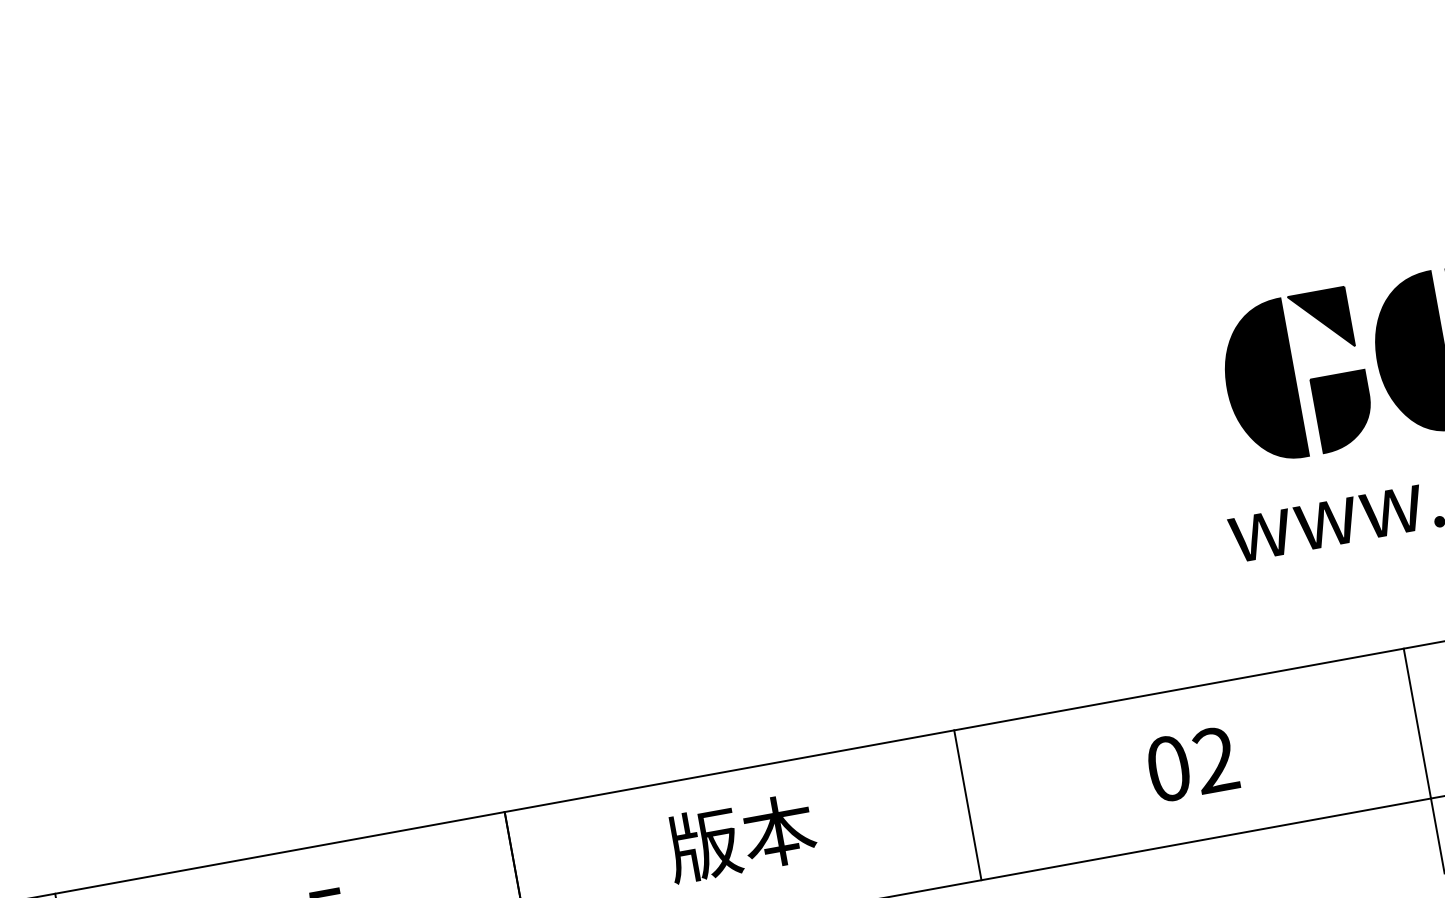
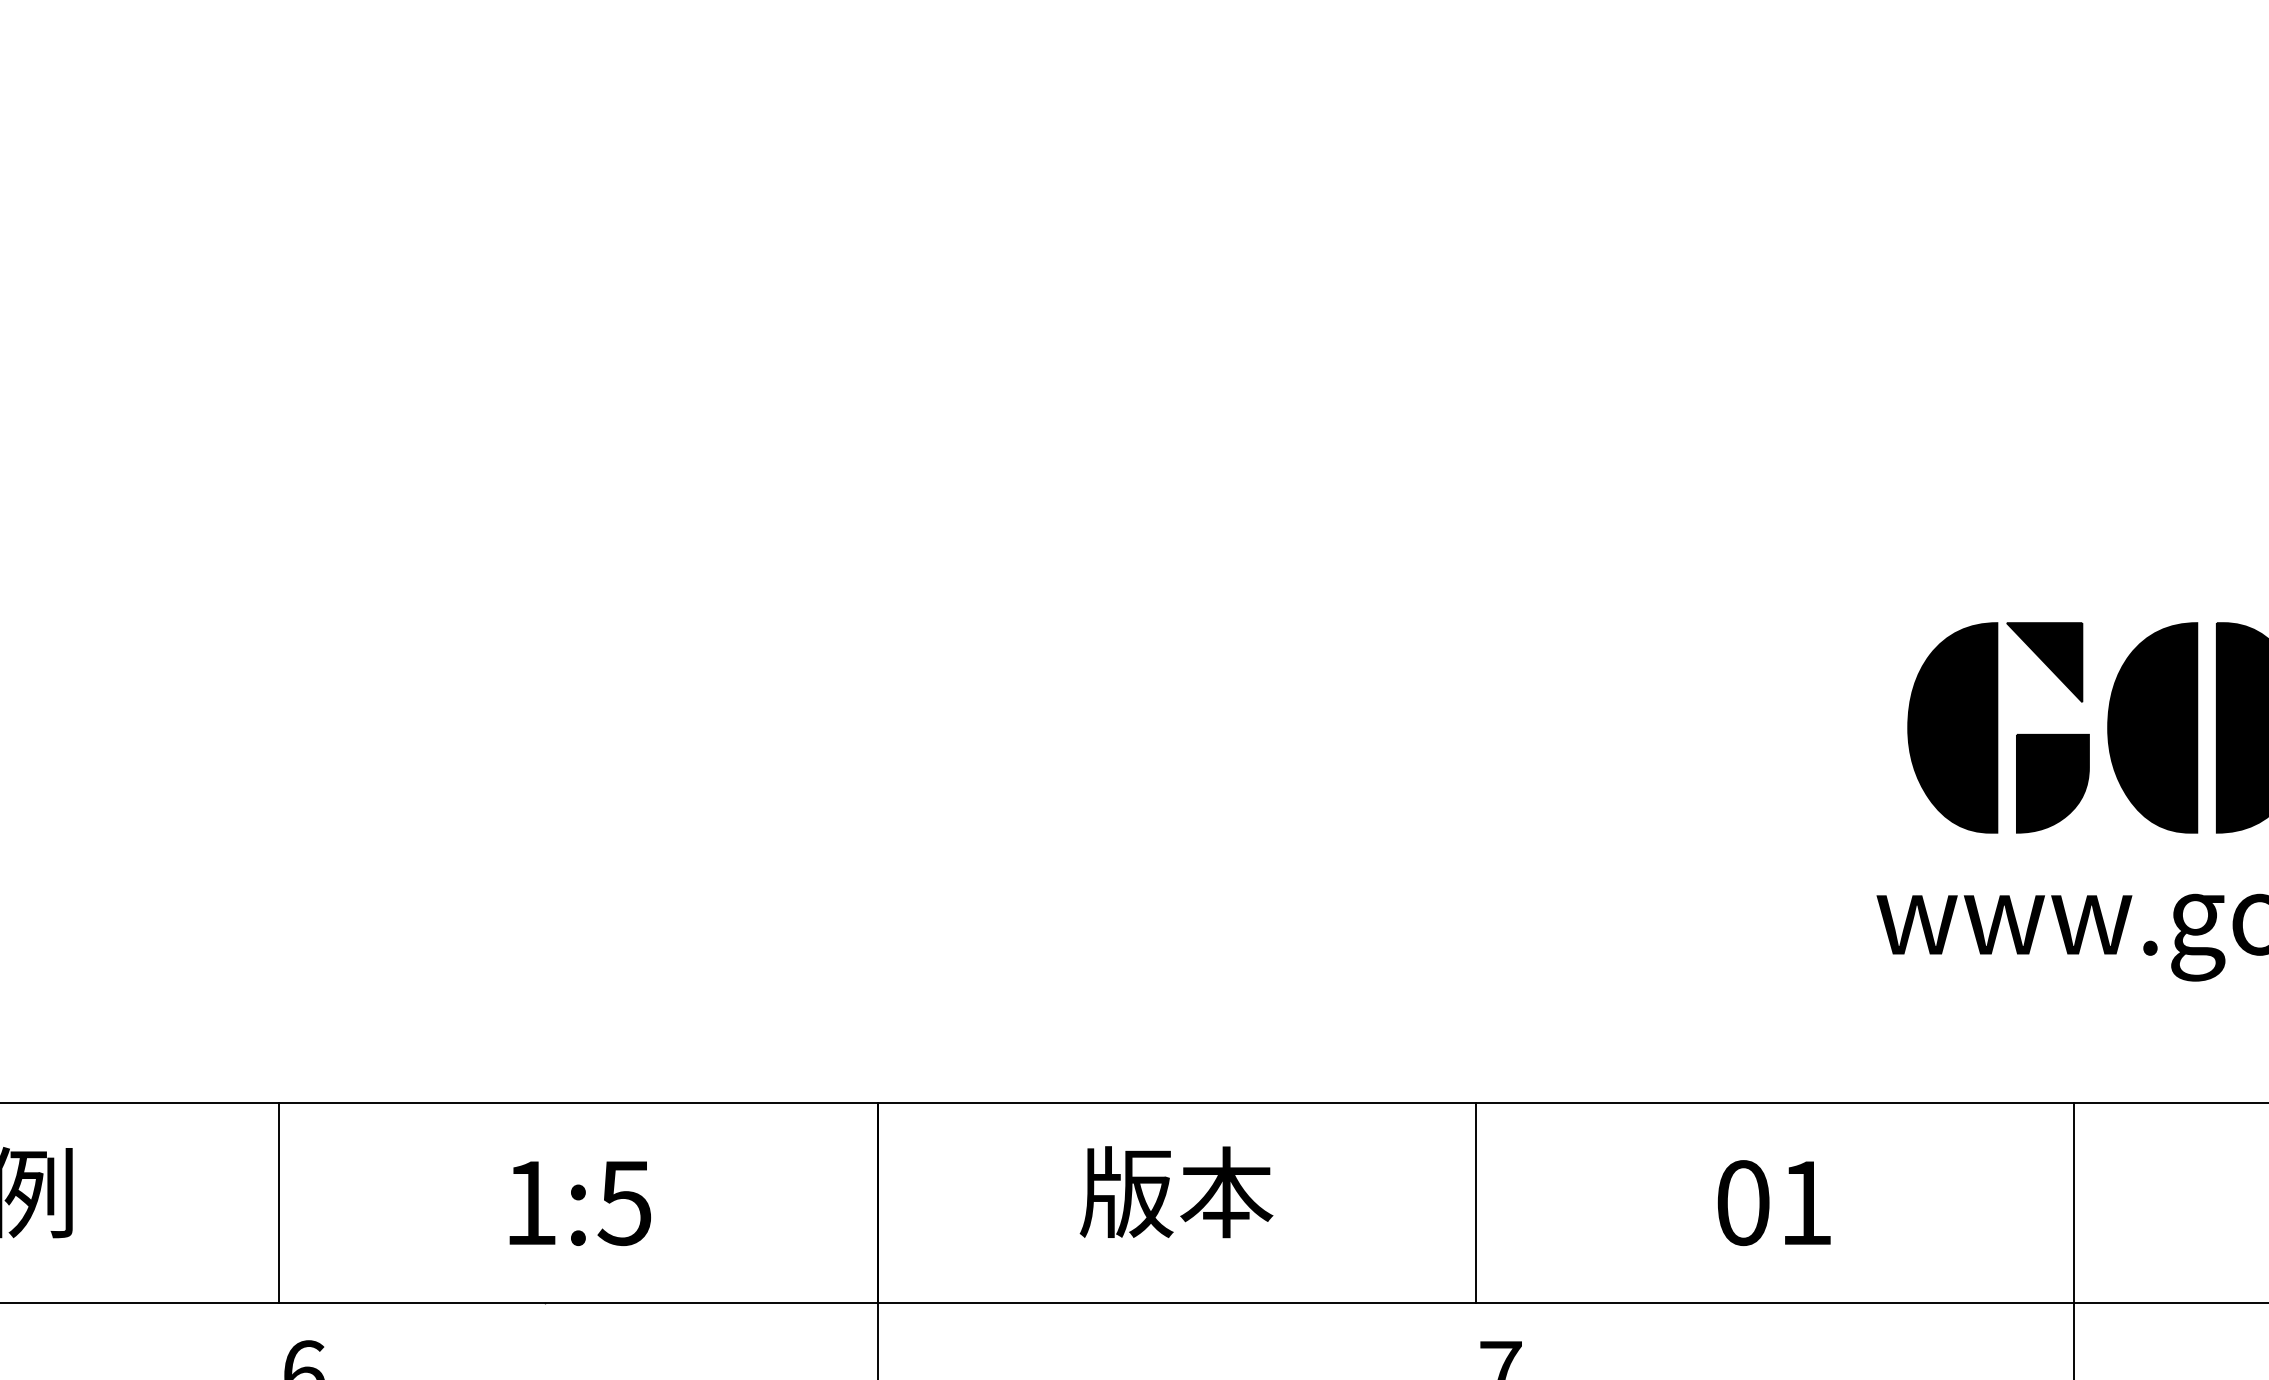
text: (1215, 759) -> (1805, 1202), 02 -> 01

